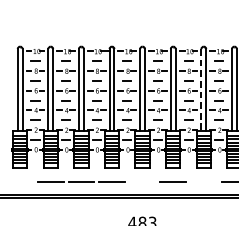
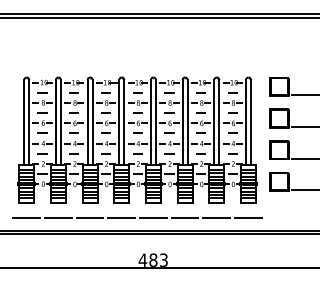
line: (201, 90) -> (214, 122), dashed -> solid
line: (19, 181) -> (26, 217), added
line: (142, 181) -> (153, 217), added
line: (203, 181) -> (216, 217), added

